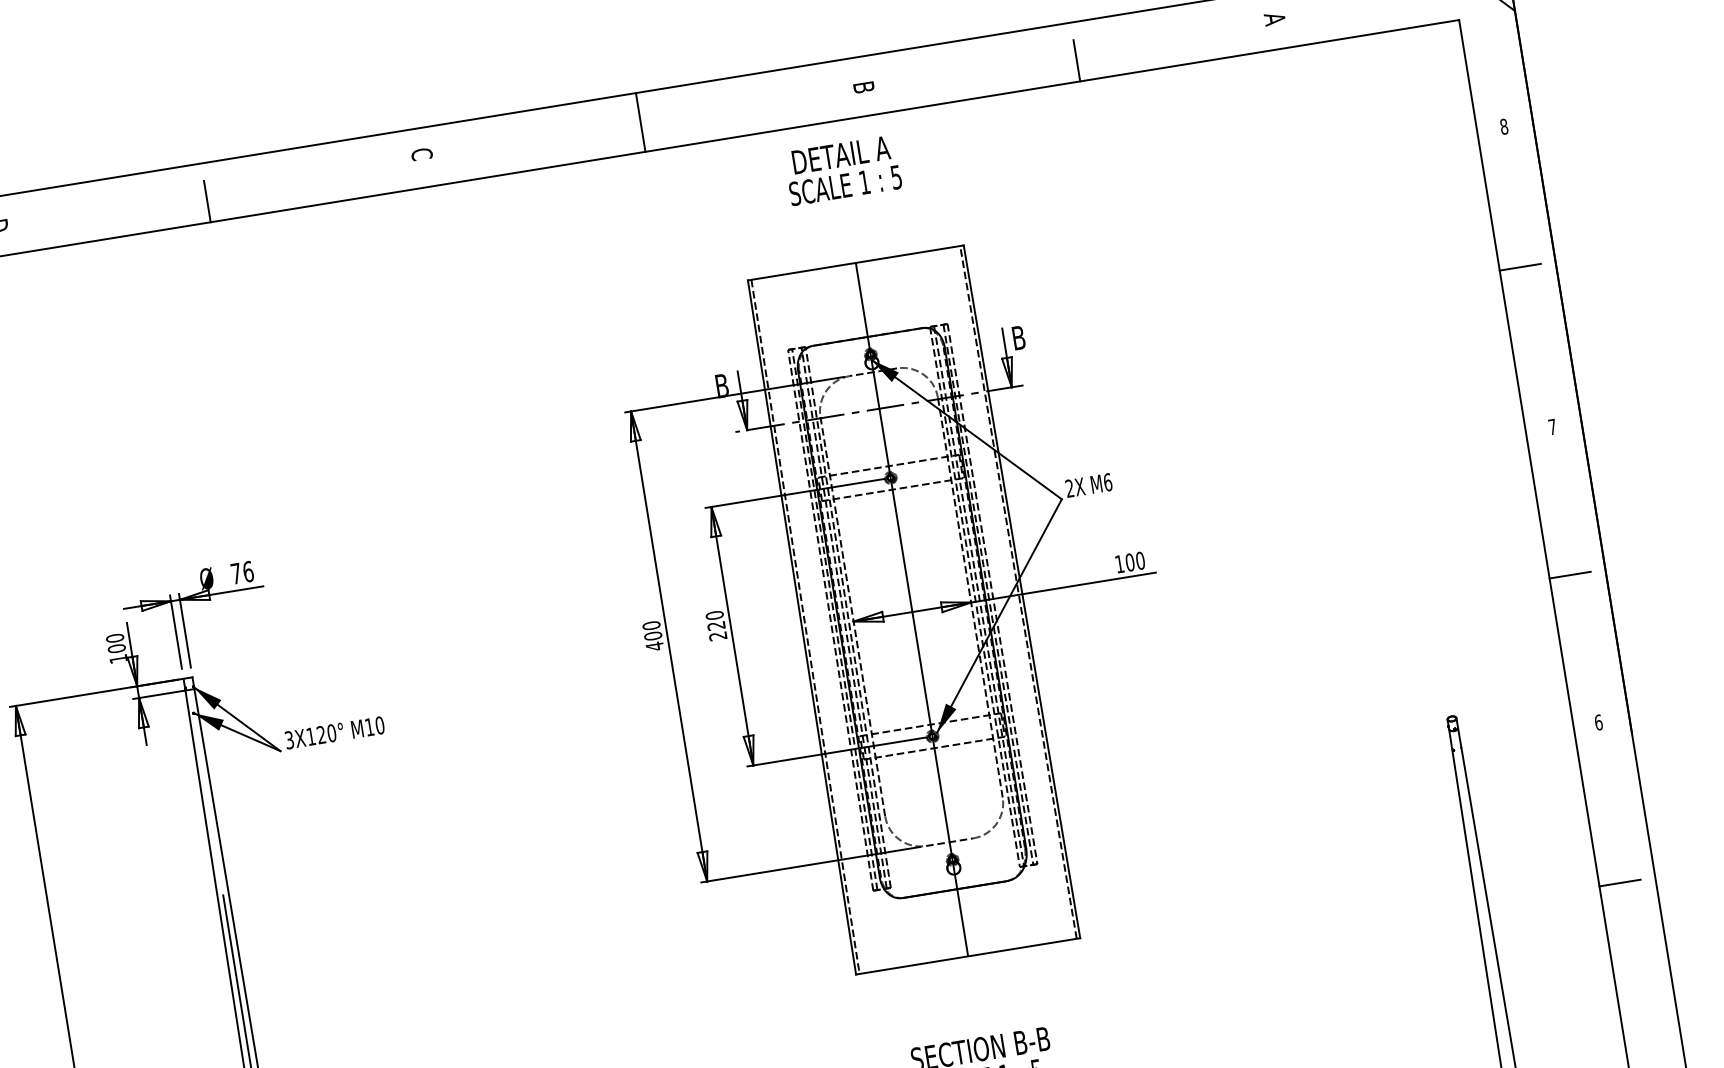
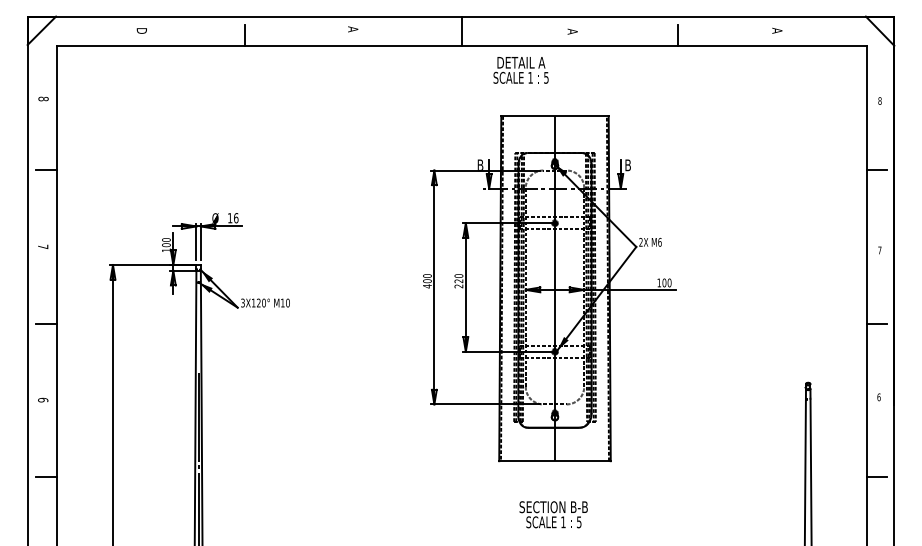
text: (863, 87) -> (572, 31), B -> A
text: (422, 154) -> (353, 29), C -> A
text: (841, 170) -> (520, 70), moved
text: (236, 574) -> (230, 218), 76 -> 16

